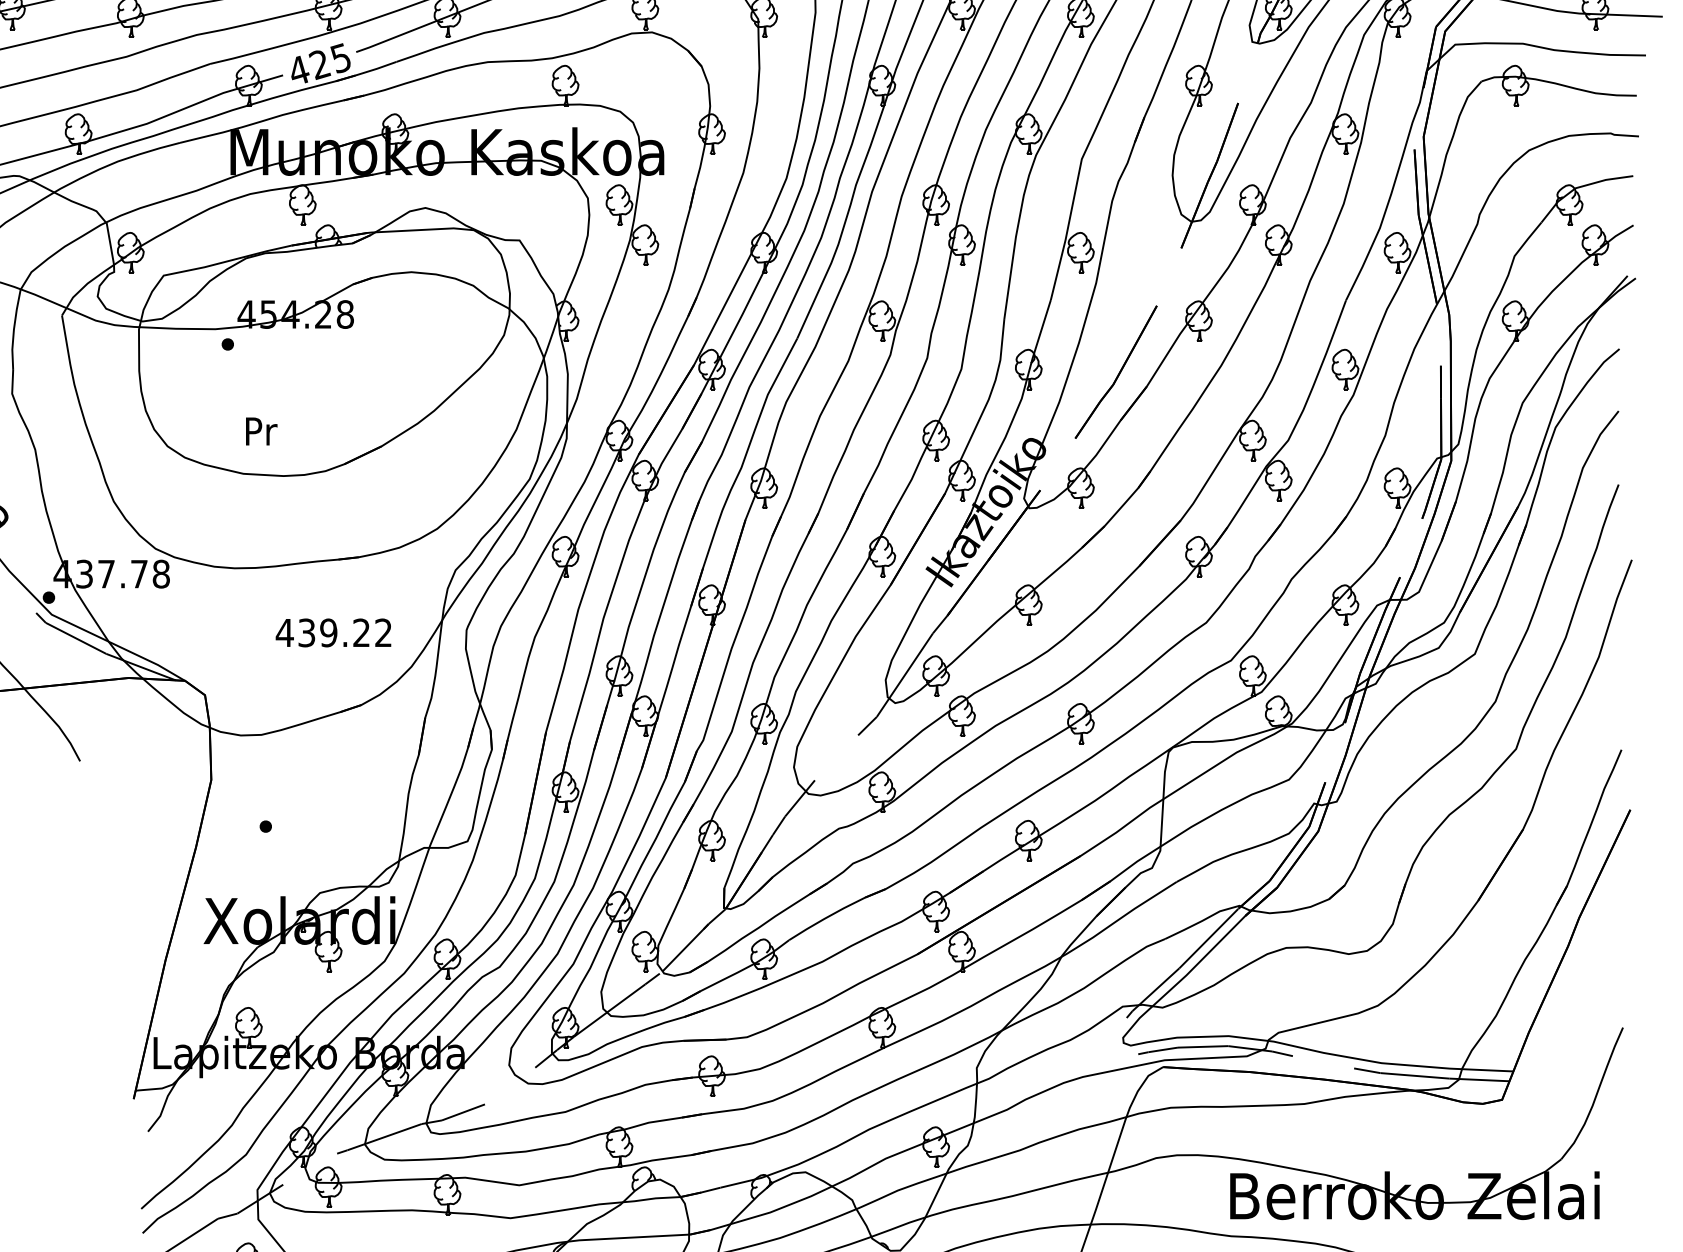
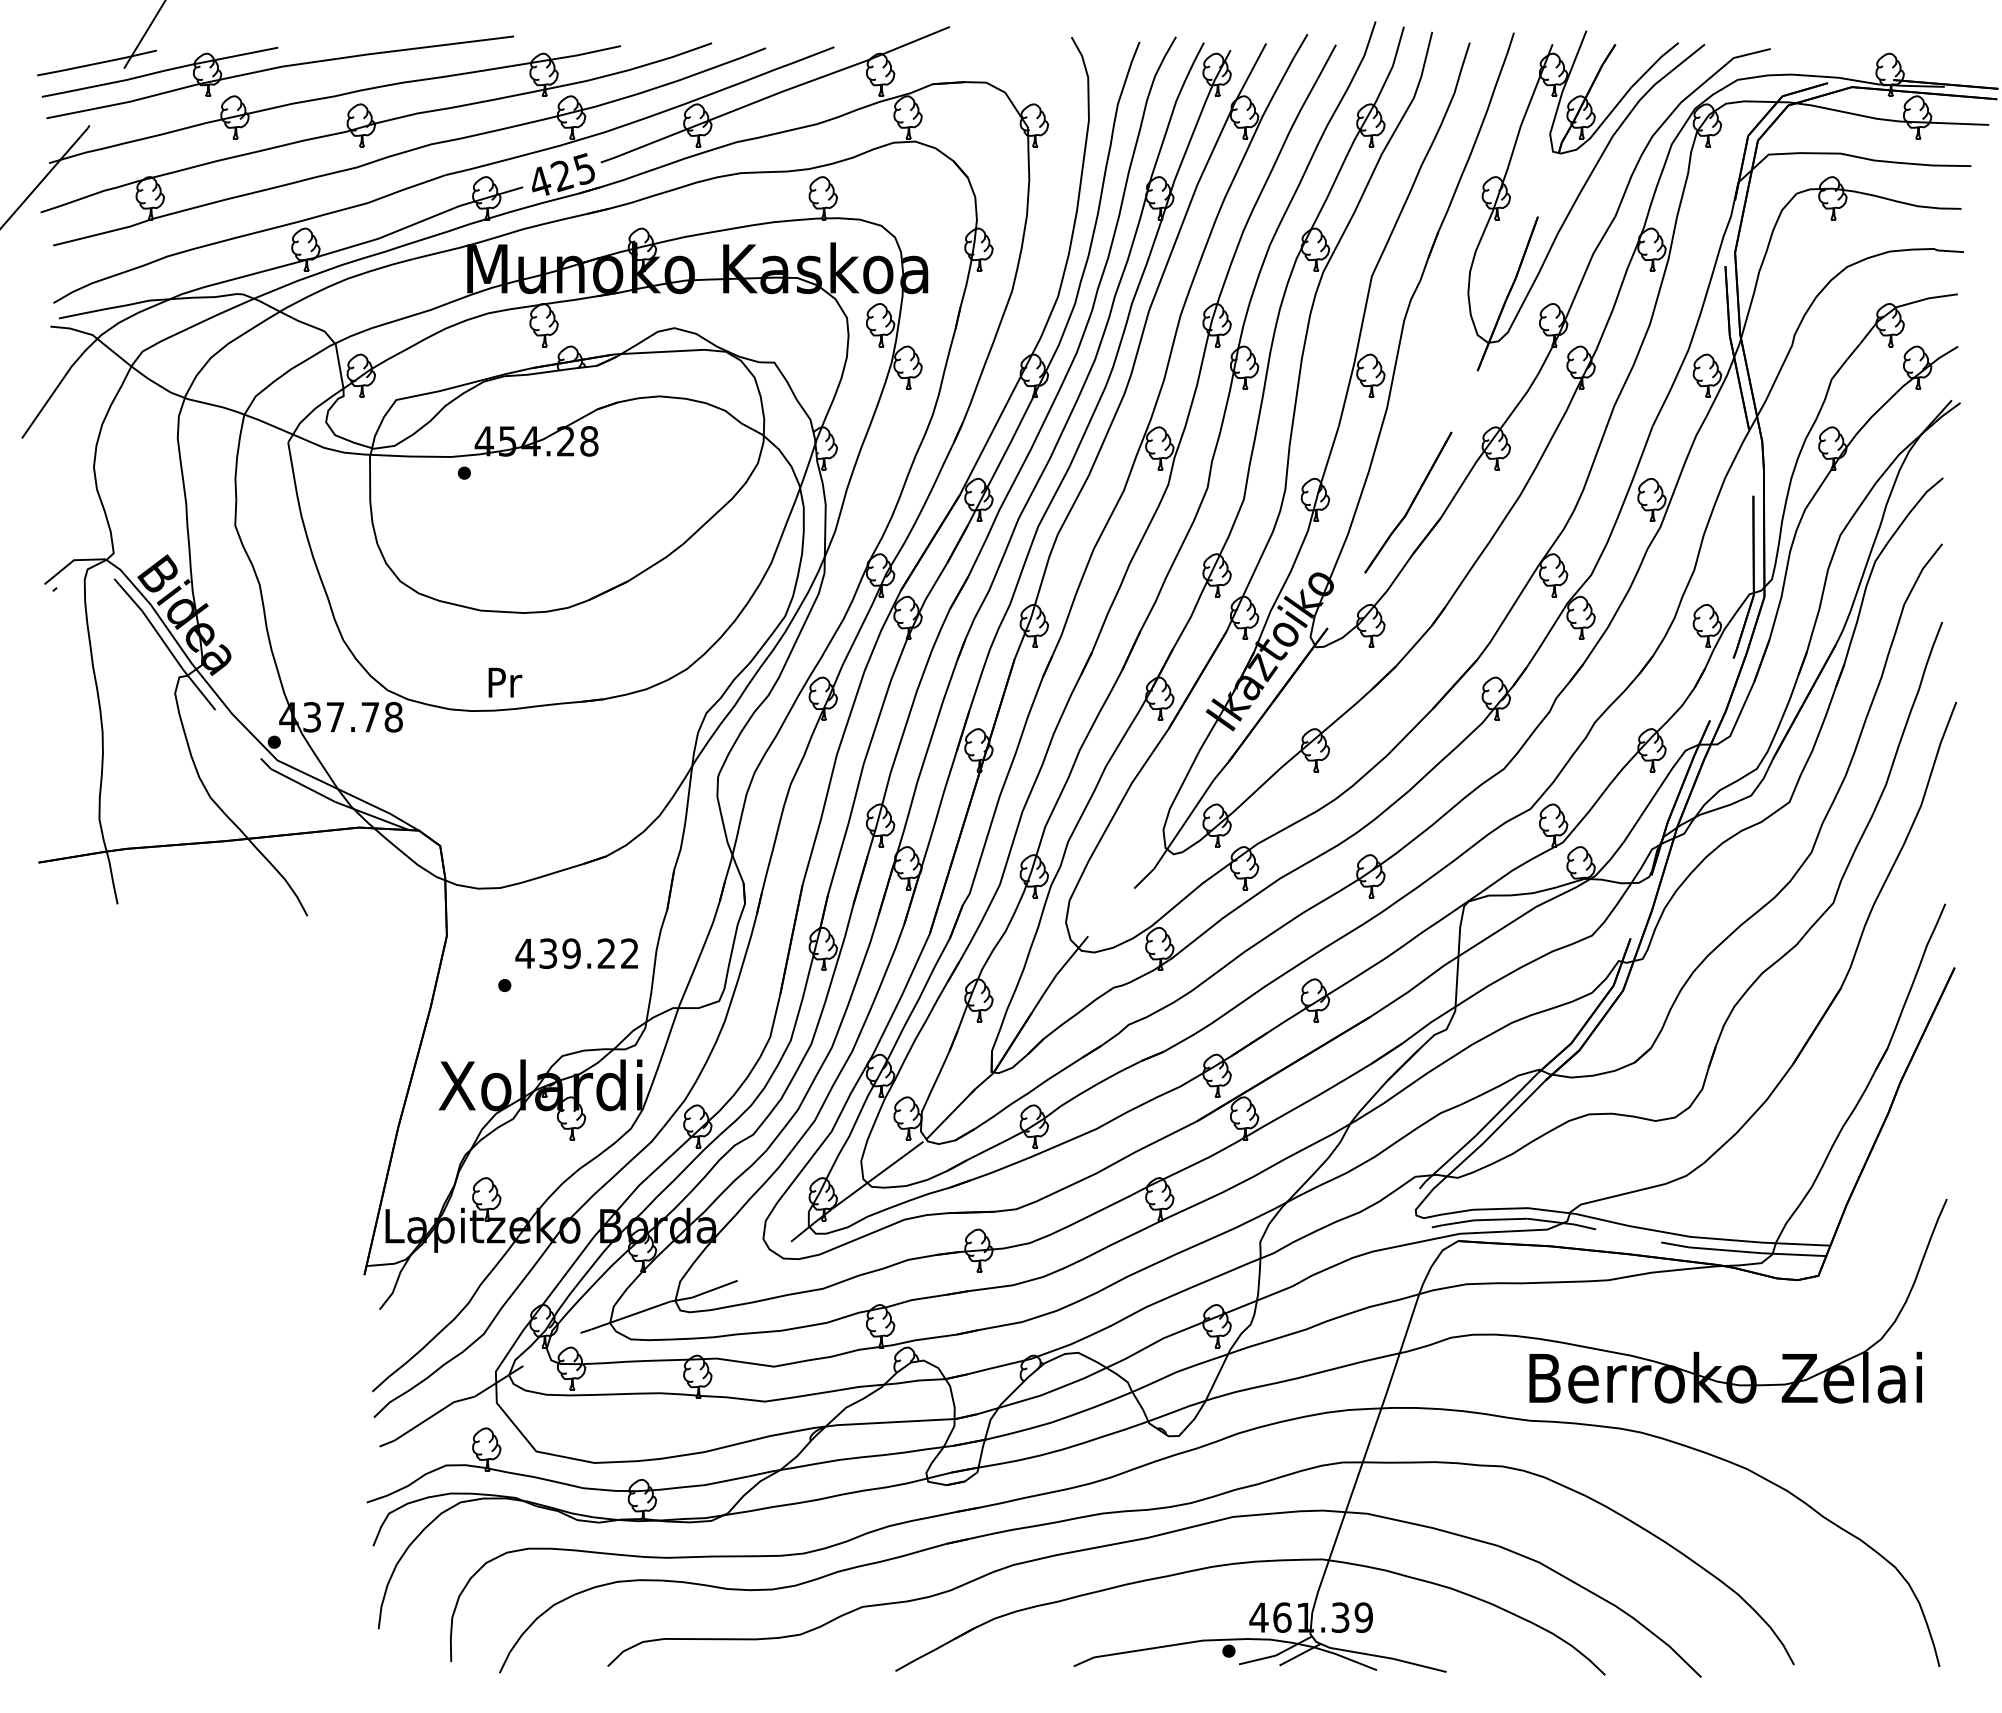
text: (261, 431) -> (505, 682), moved
text: (333, 632) -> (576, 953), moved

